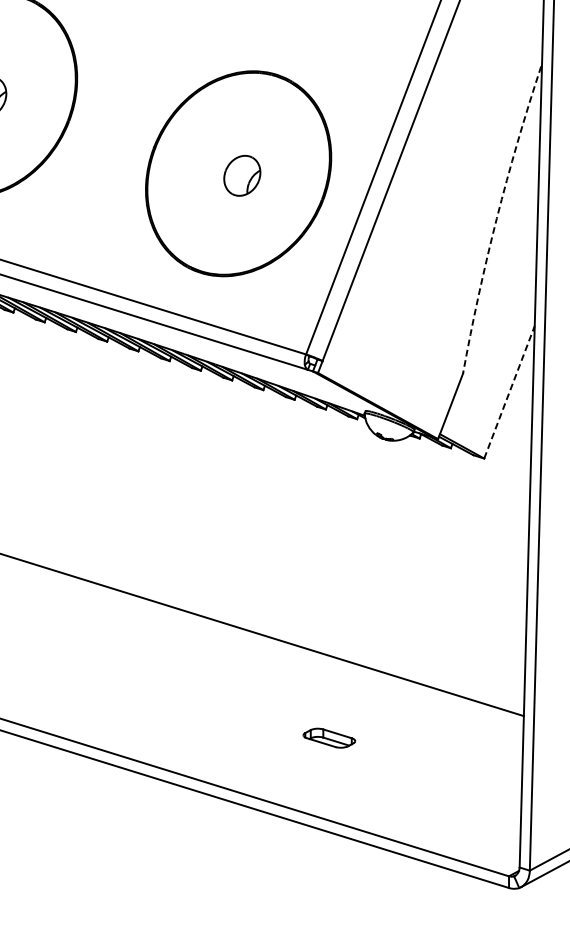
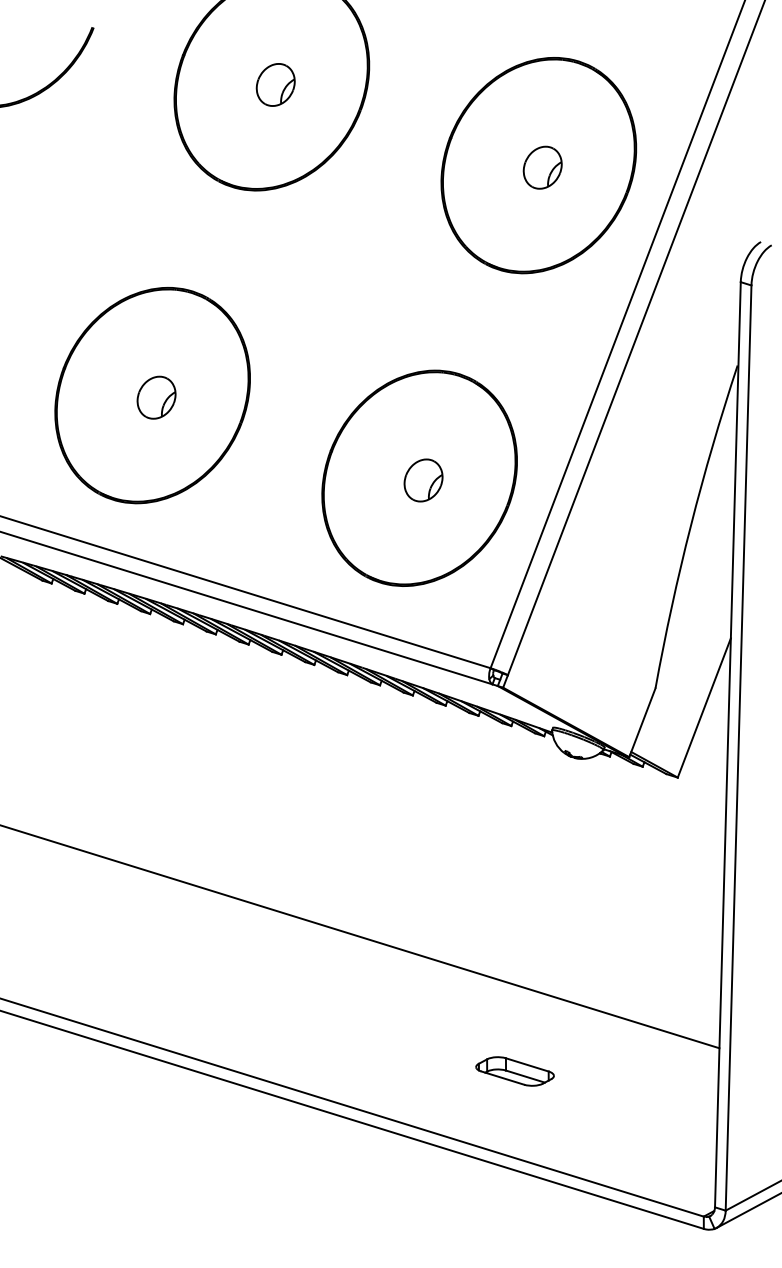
arc: (496, 218) -> (690, 525), dashed -> solid
line: (509, 391) -> (704, 707), dashed -> solid
part: (328, 738) -> (514, 1071), size x1.43

